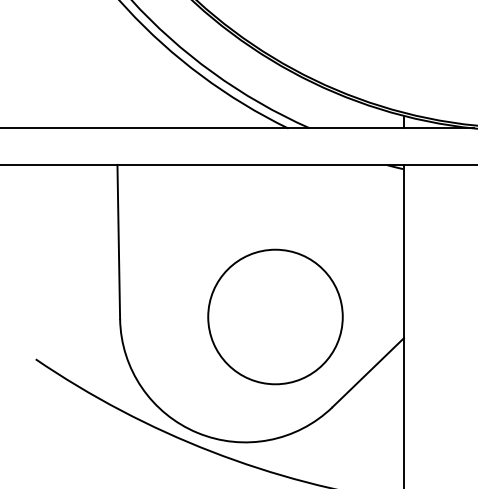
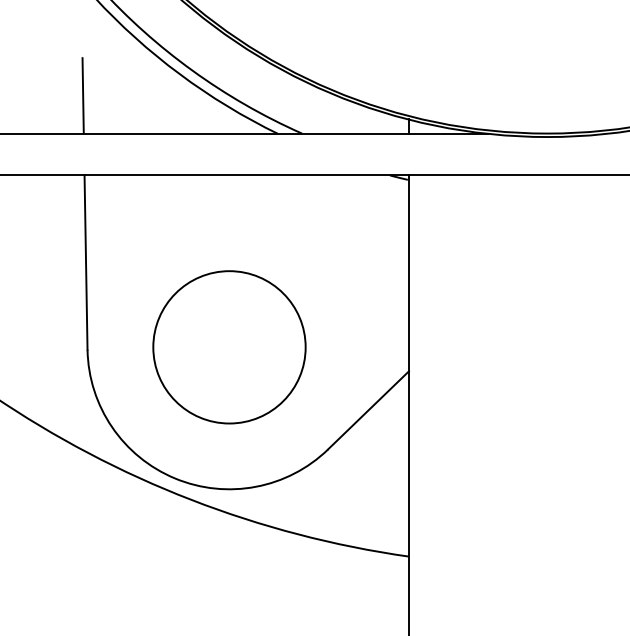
line: (115, 94) -> (82, 95), added
circle: (275, 317) -> (229, 347), moved

